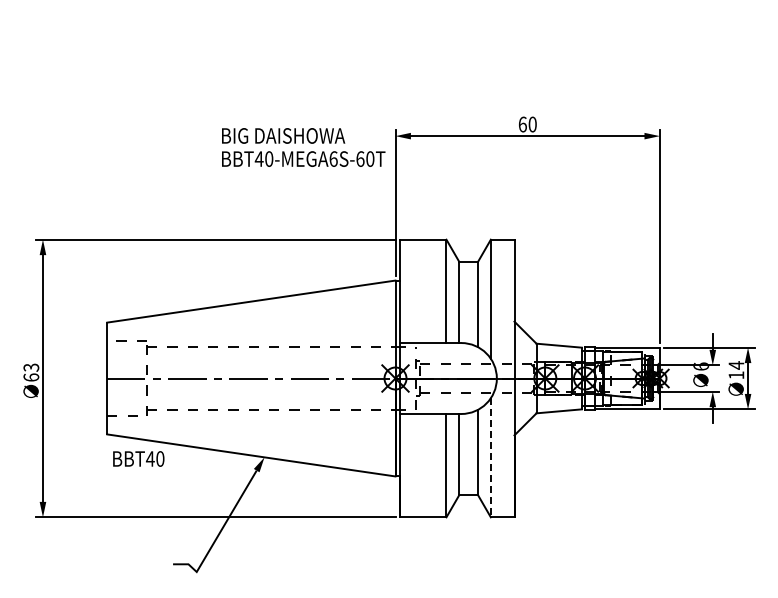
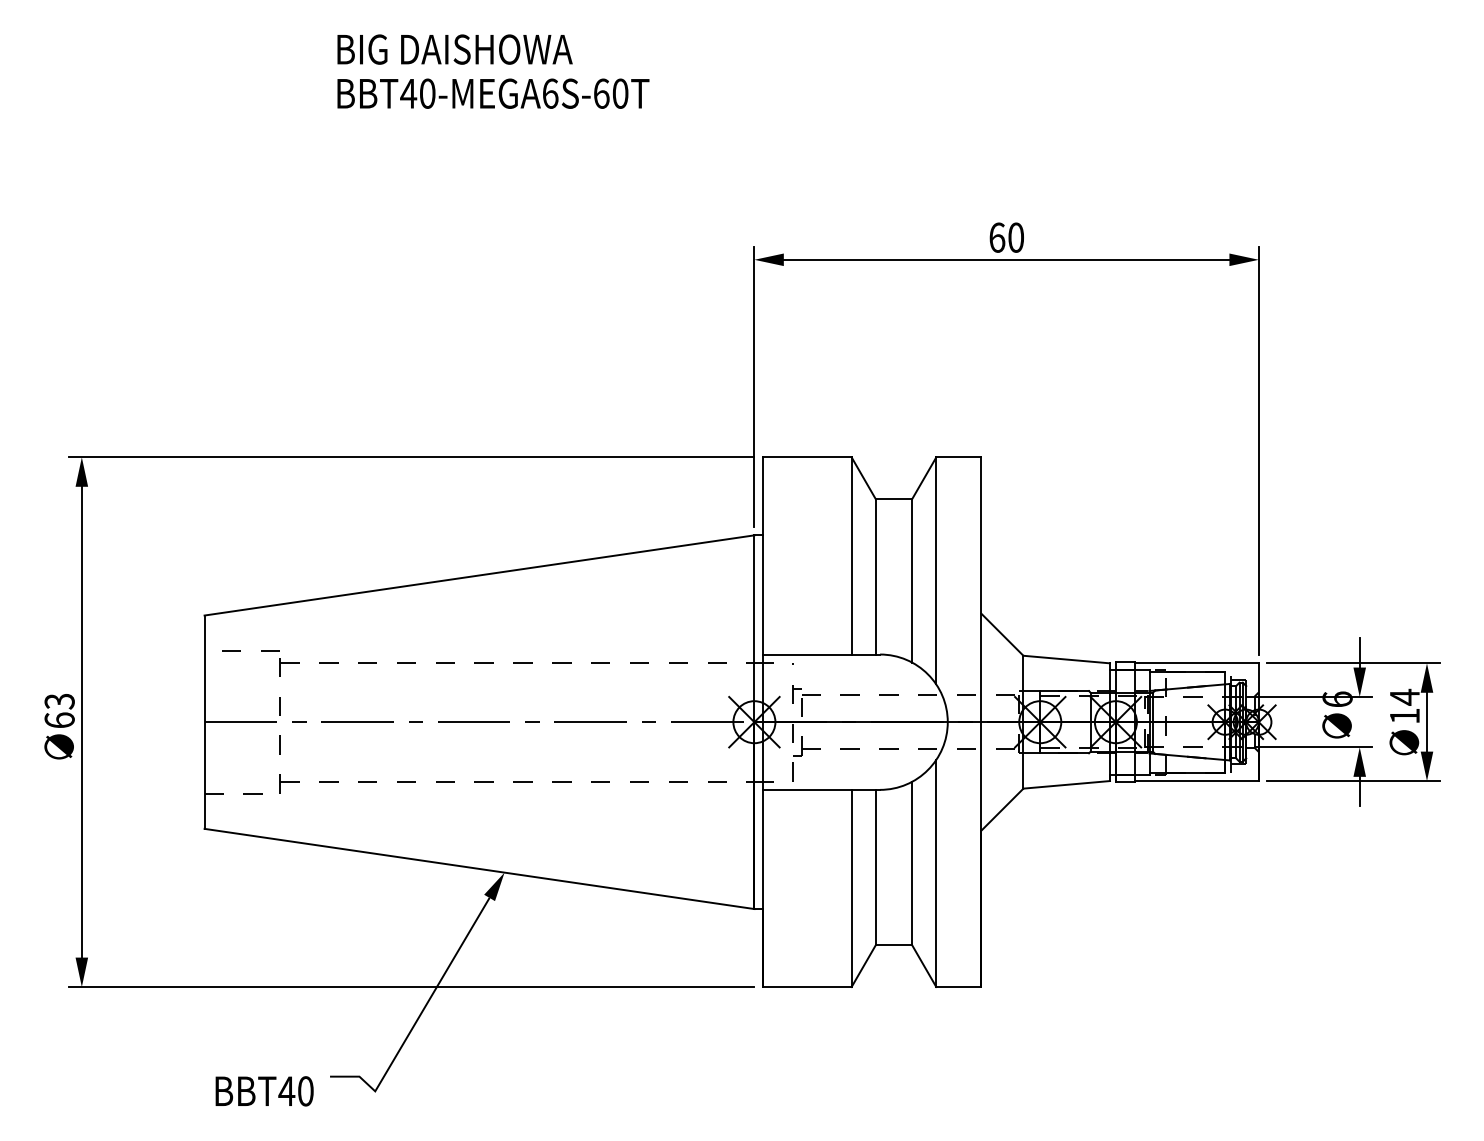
text: (303, 147) -> (493, 71), moved
line: (490, 457) -> (935, 872), dashed -> solid
text: (138, 458) -> (264, 1090), moved

